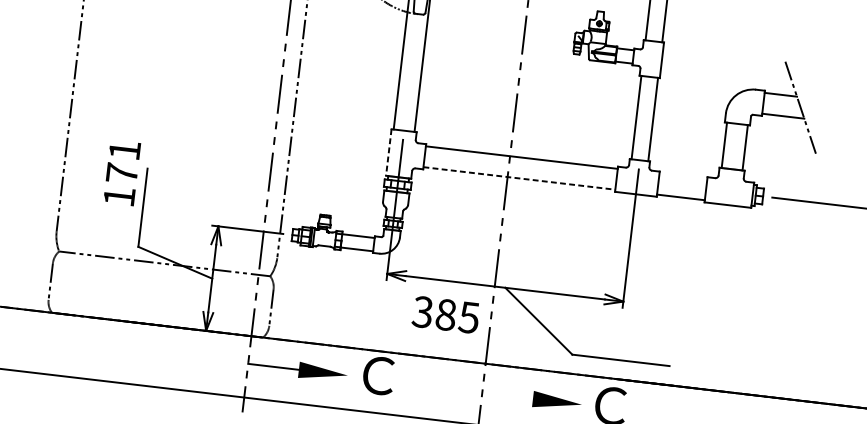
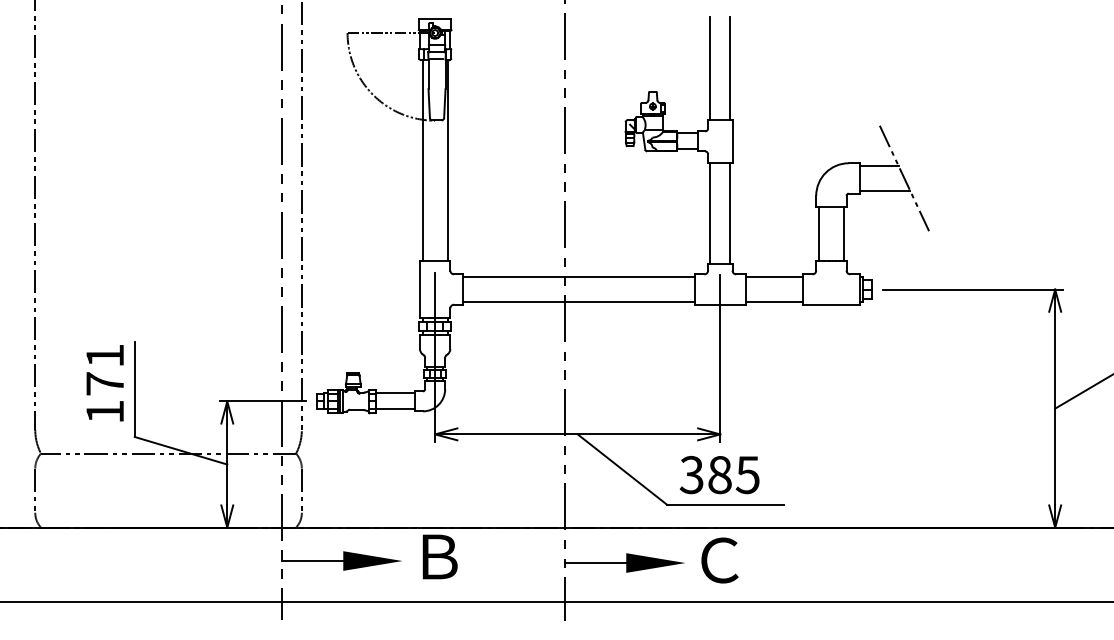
line: (389, 153) -> (420, 290), dashed -> solid
text: (121, 173) -> (104, 383), moved
line: (683, 176) -> (774, 276), added
line: (519, 178) -> (579, 302), dashed -> solid
text: (445, 315) -> (719, 475), moved
text: (378, 375) -> (438, 556), Ｃ -> Ｂ
line: (507, 396) -> (595, 563), added

